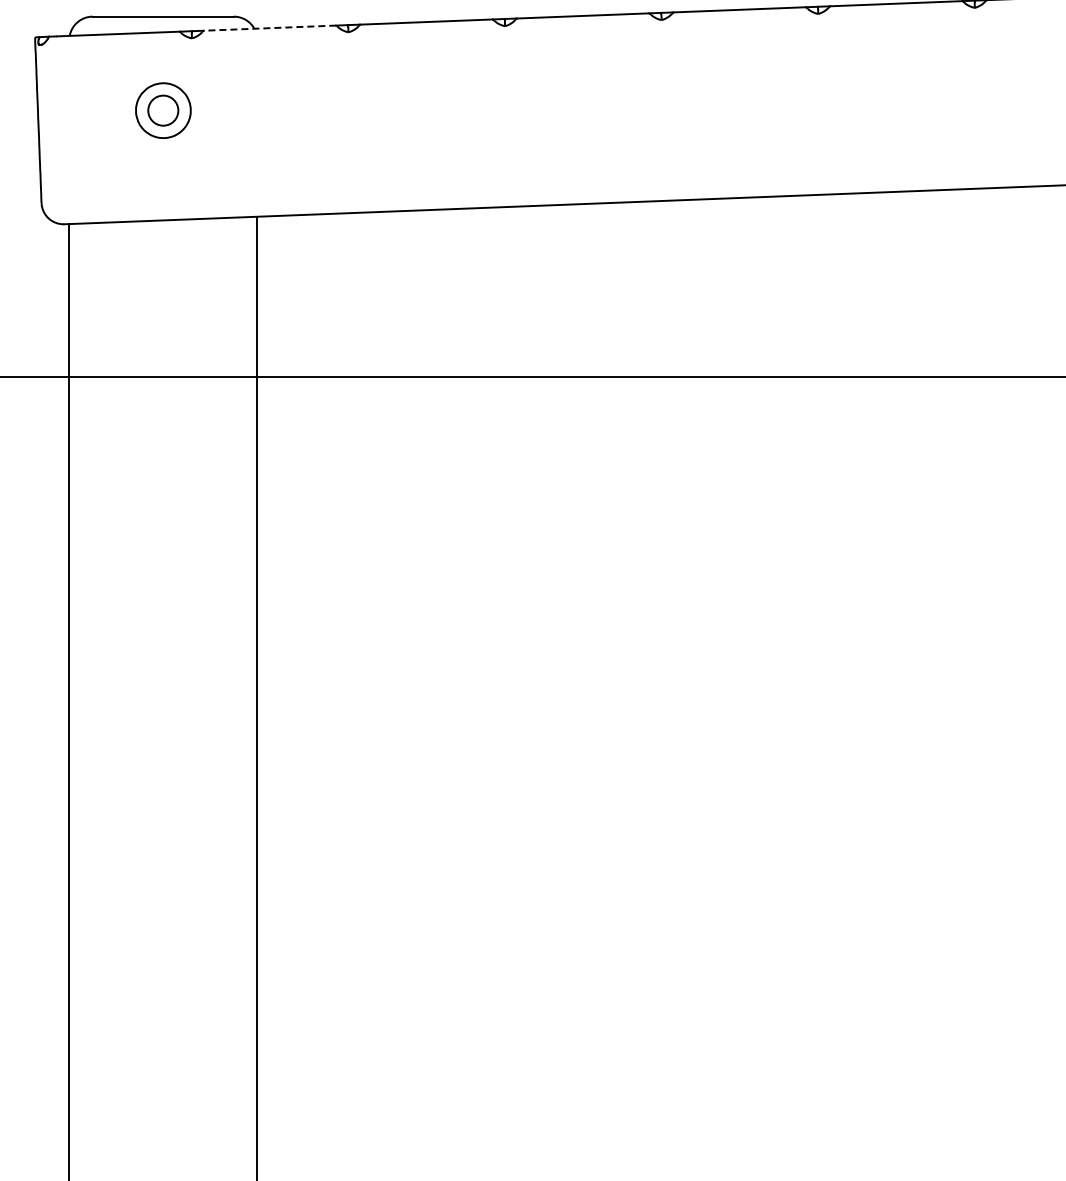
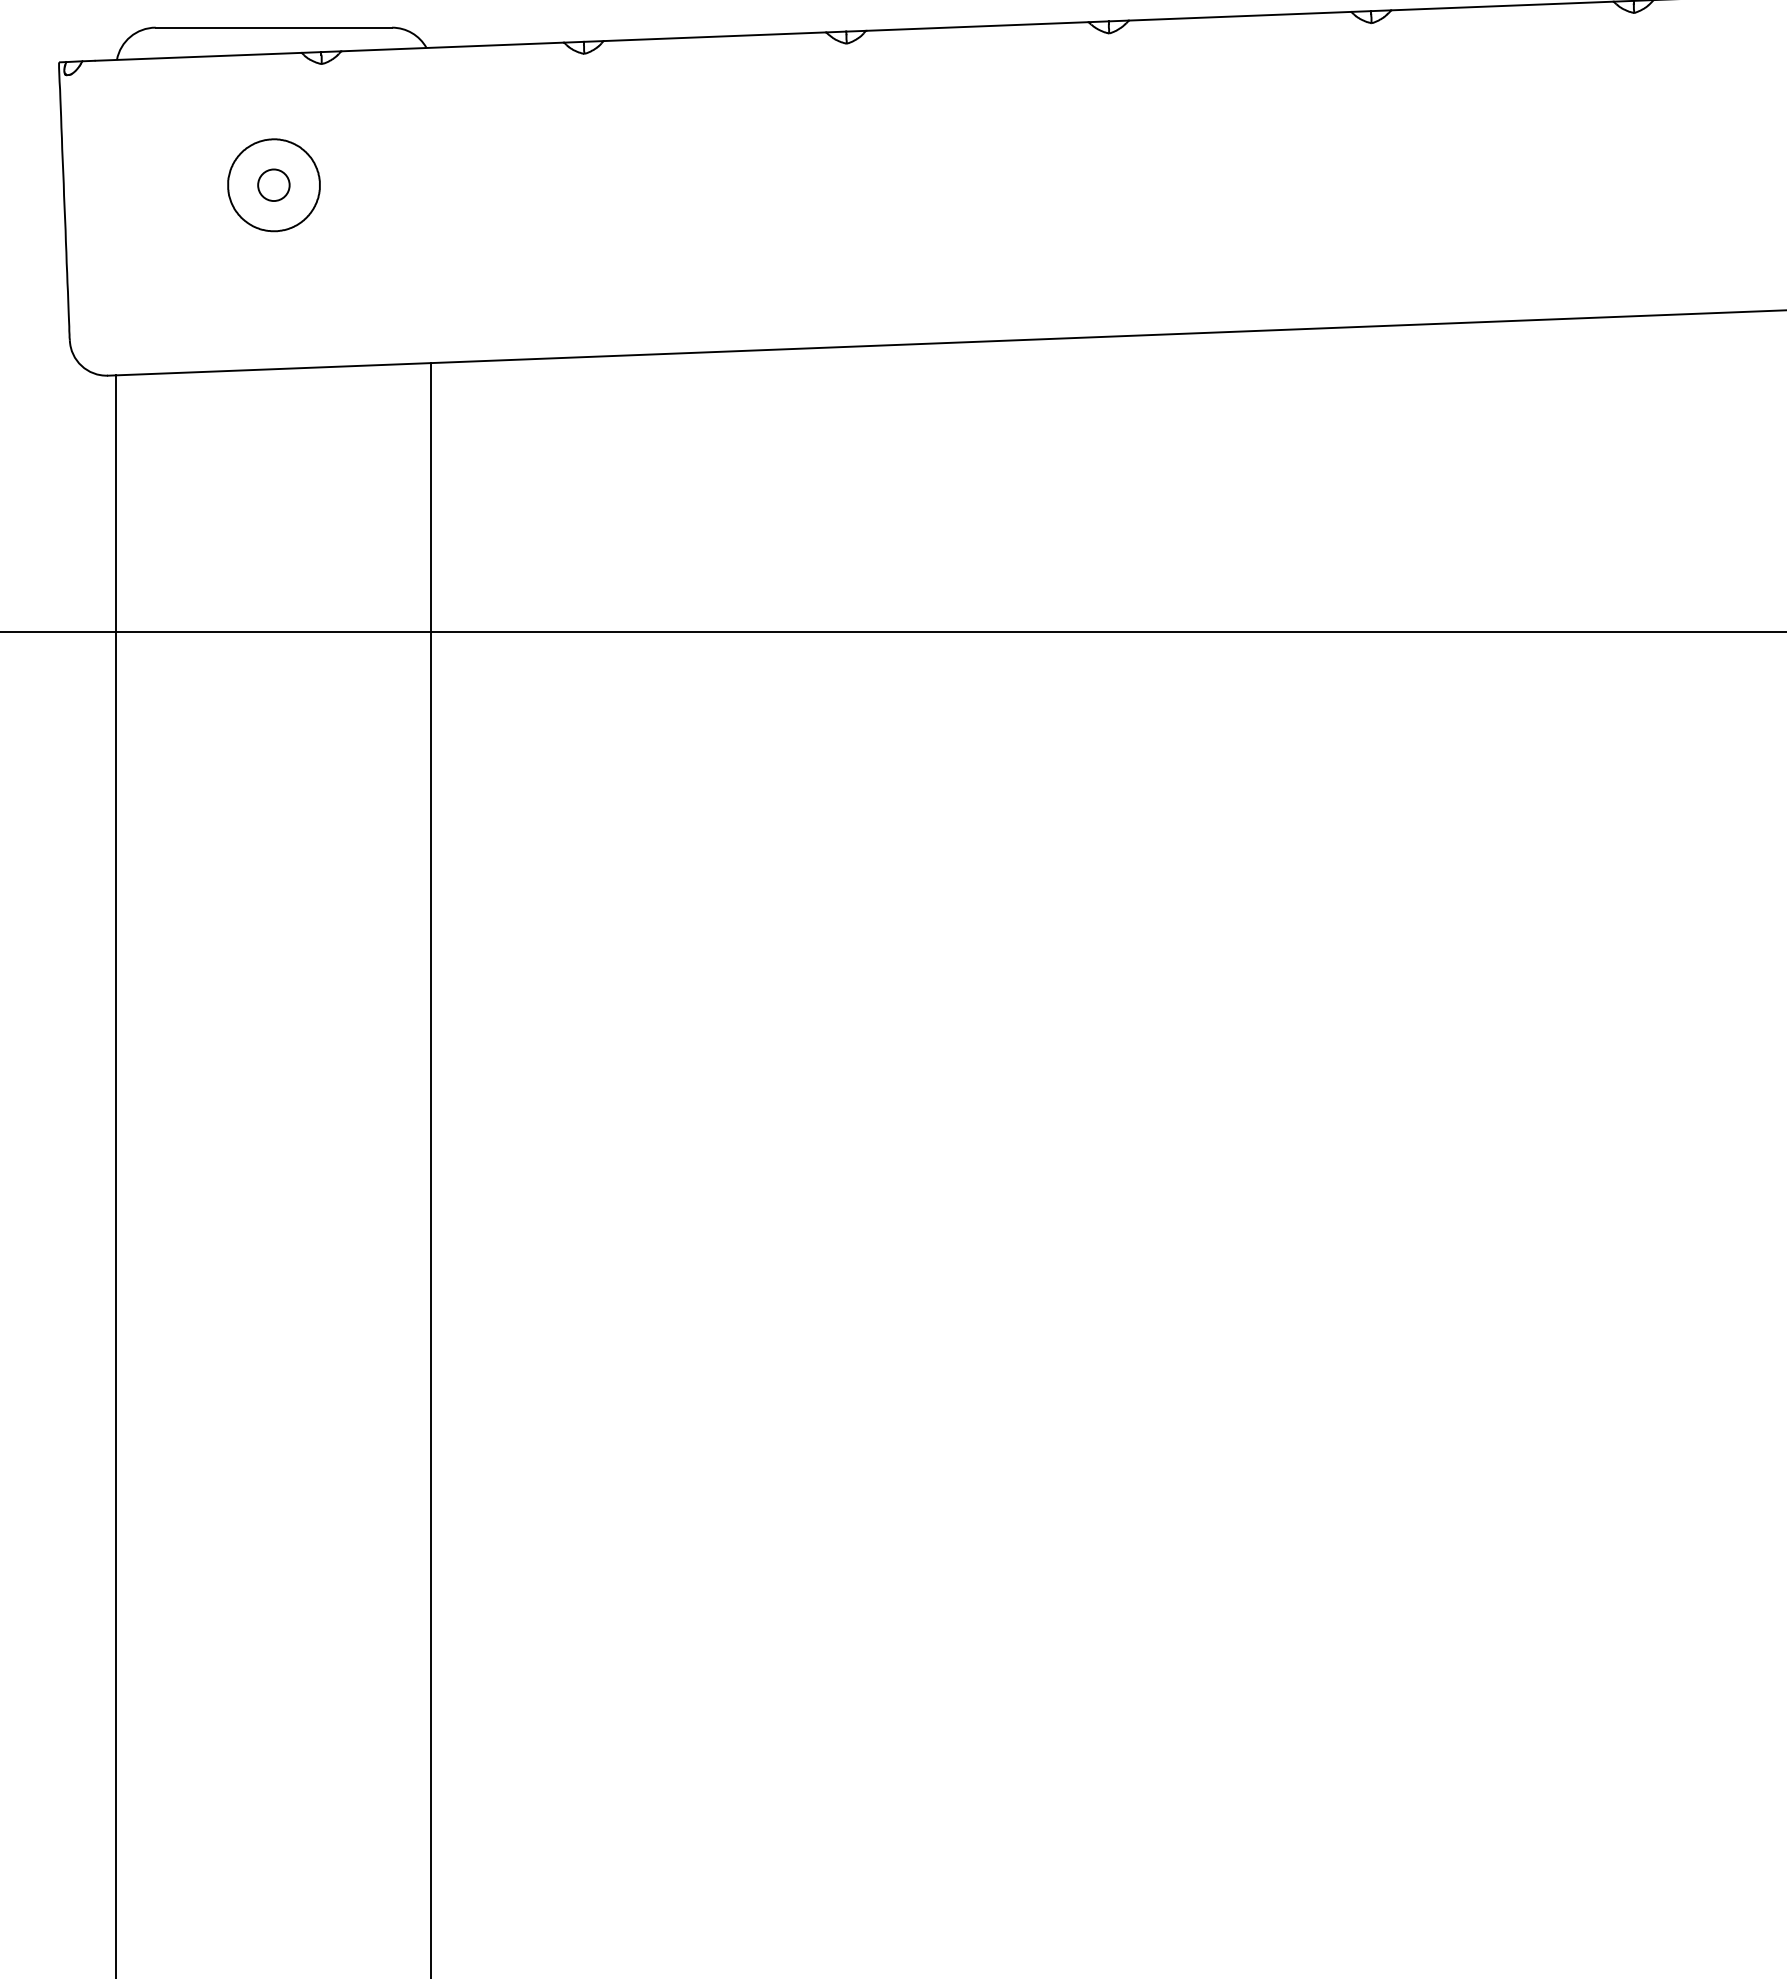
line: (269, 28) -> (451, 47), dashed -> solid
circle: (162, 110) -> (272, 184), size x0.62

